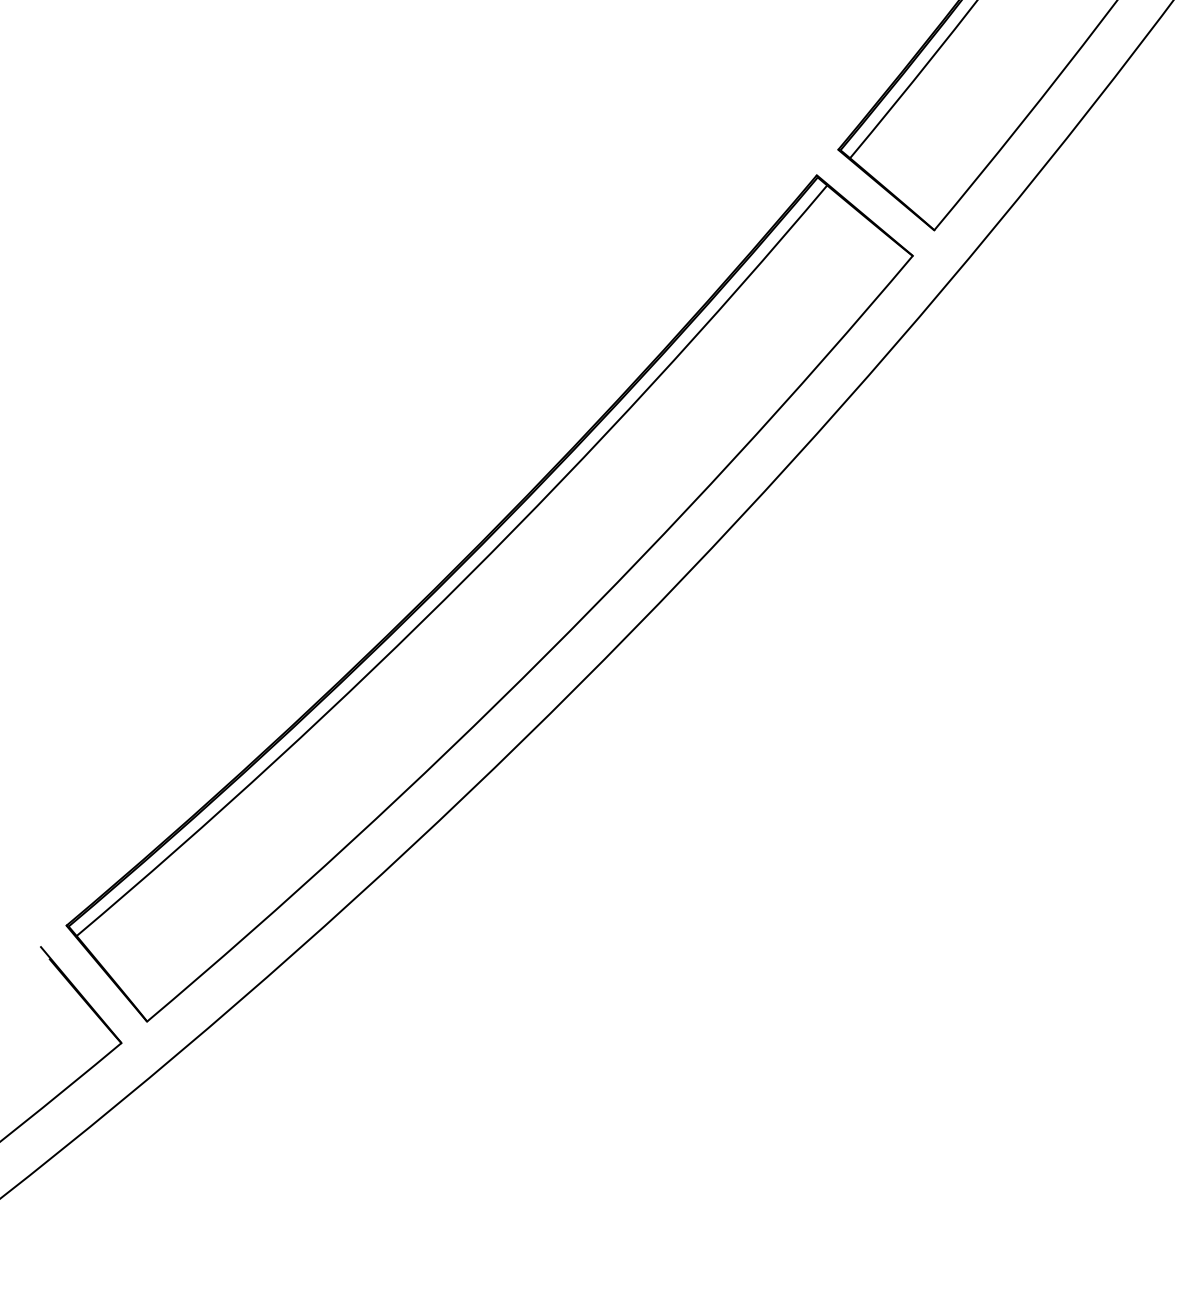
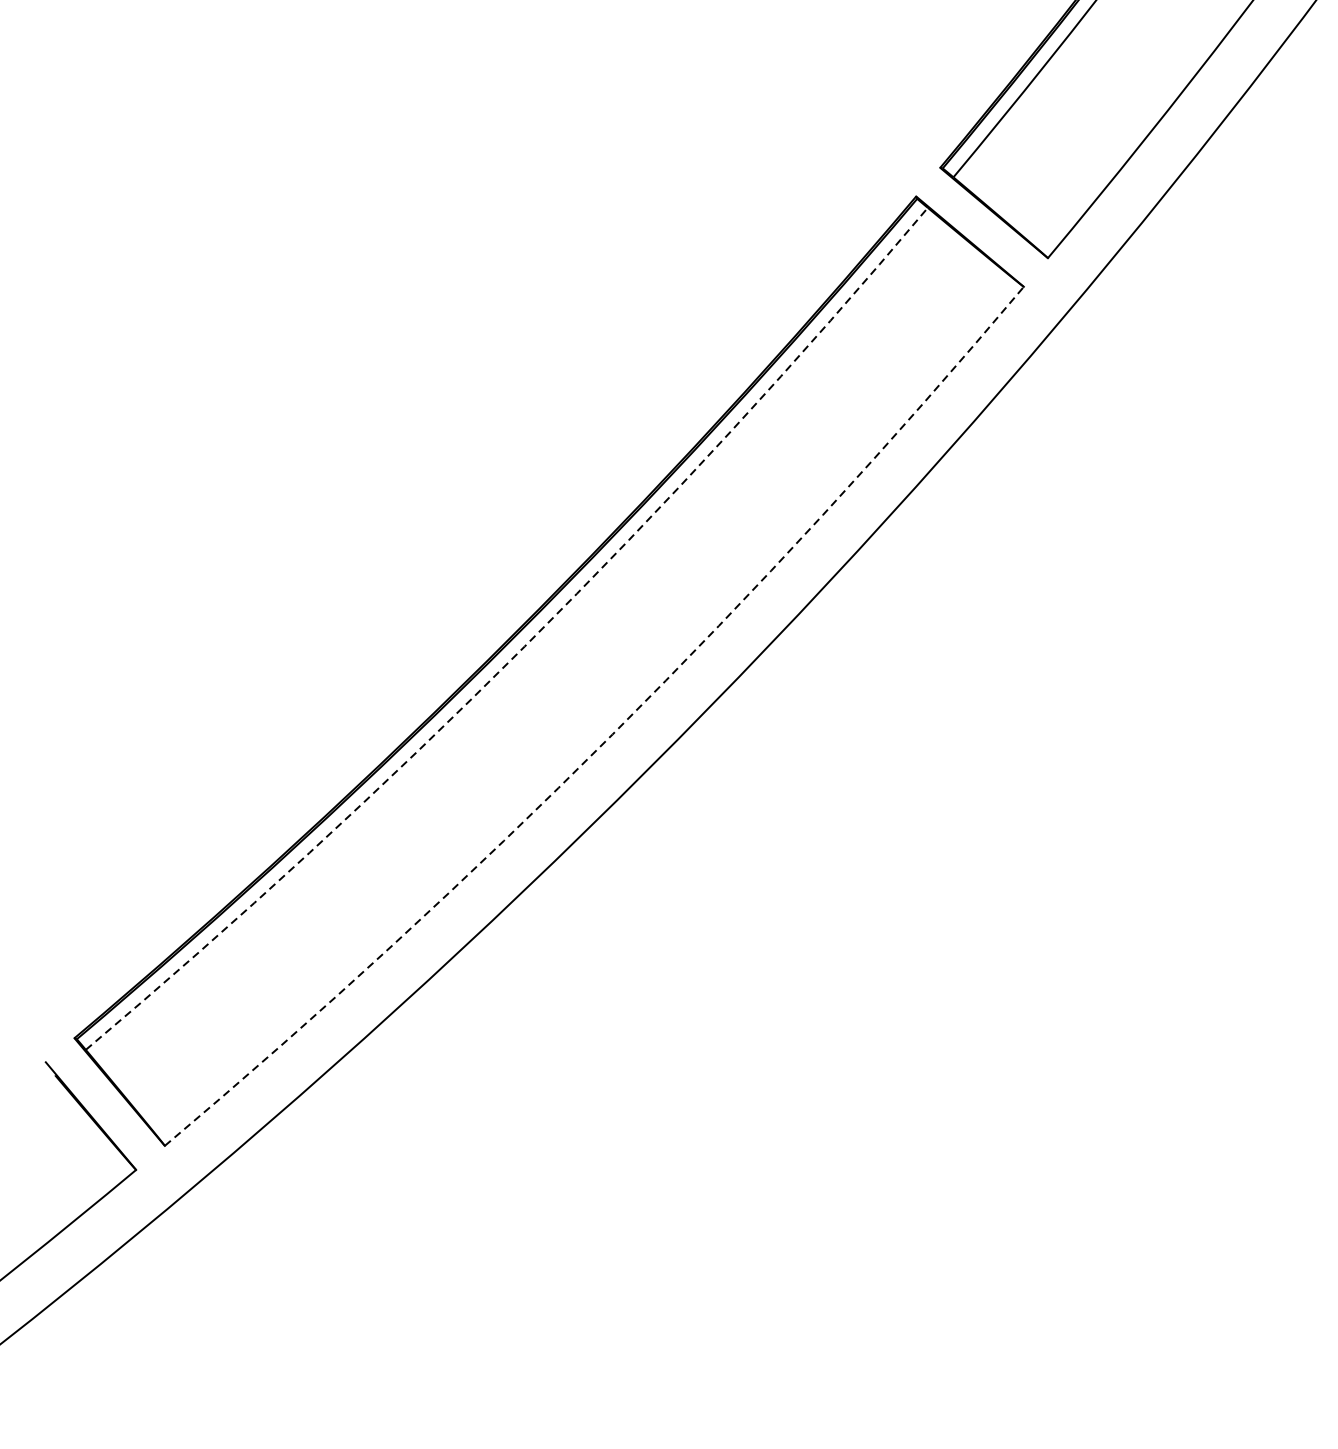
arc: (467, 576) -> (524, 646), solid -> dashed
arc: (546, 654) -> (612, 734), solid -> dashed

